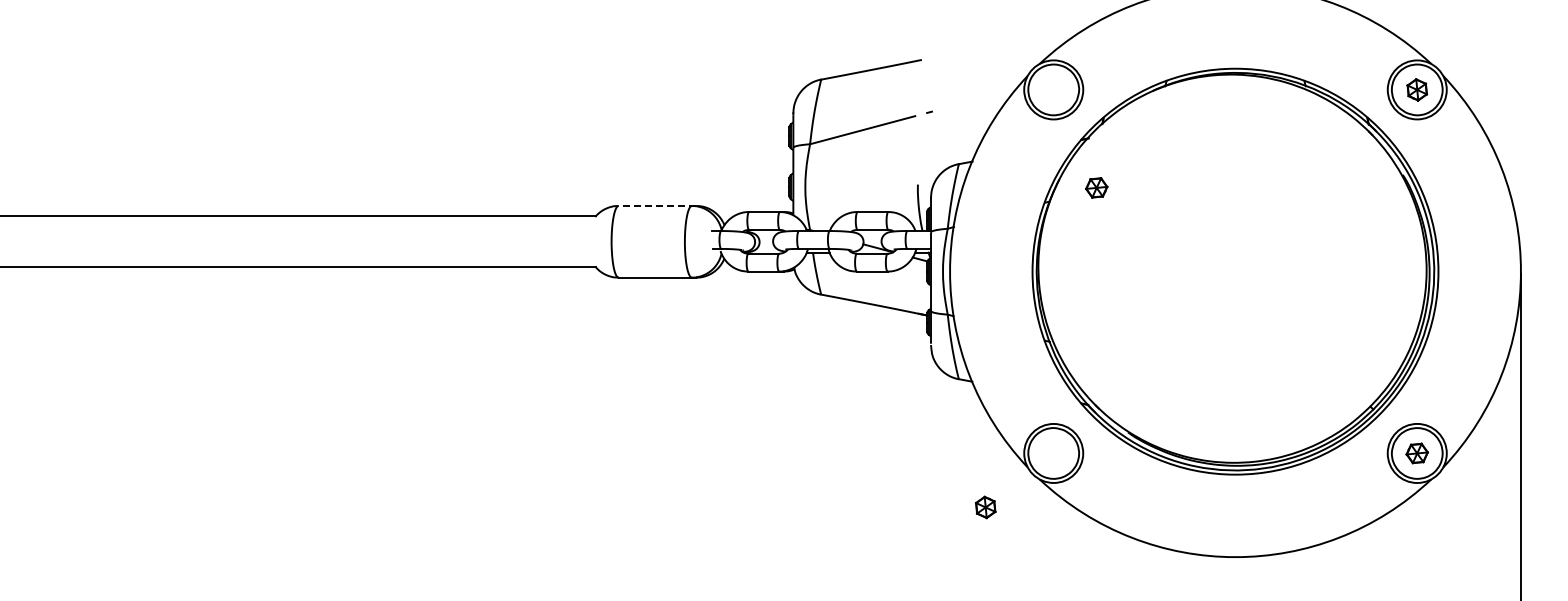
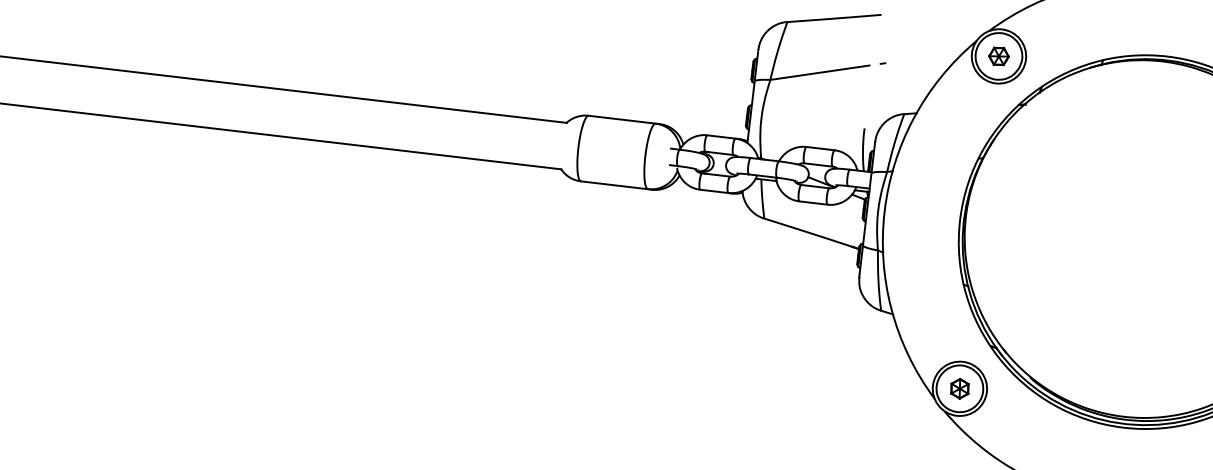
part: (1096, 187) -> (998, 56), moved
line: (657, 205) -> (624, 119), dashed -> solid
part: (985, 507) -> (959, 388), moved

